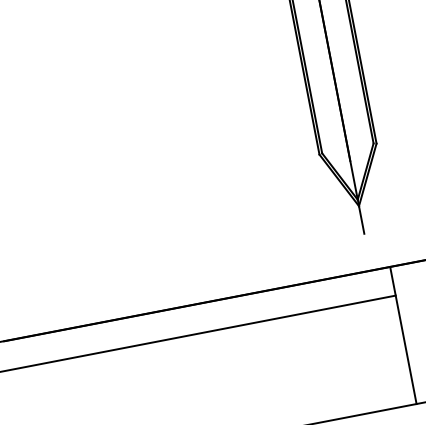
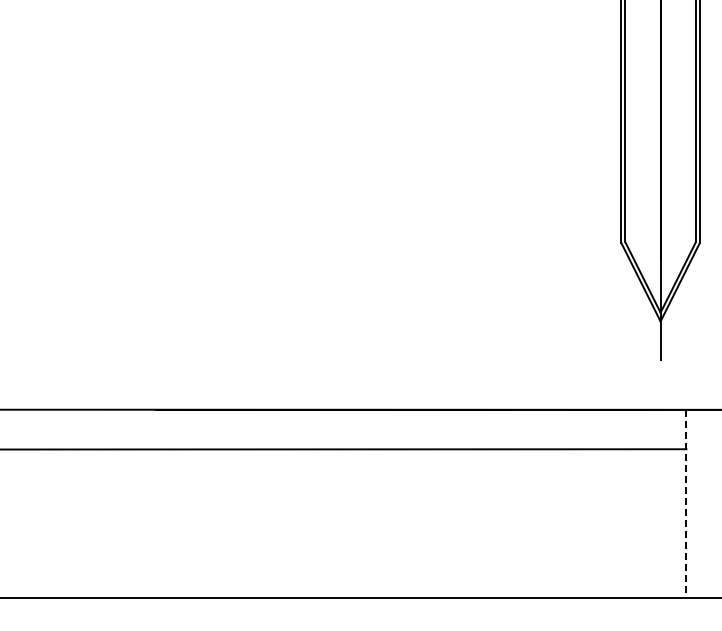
line: (403, 335) -> (686, 504), solid -> dashed

